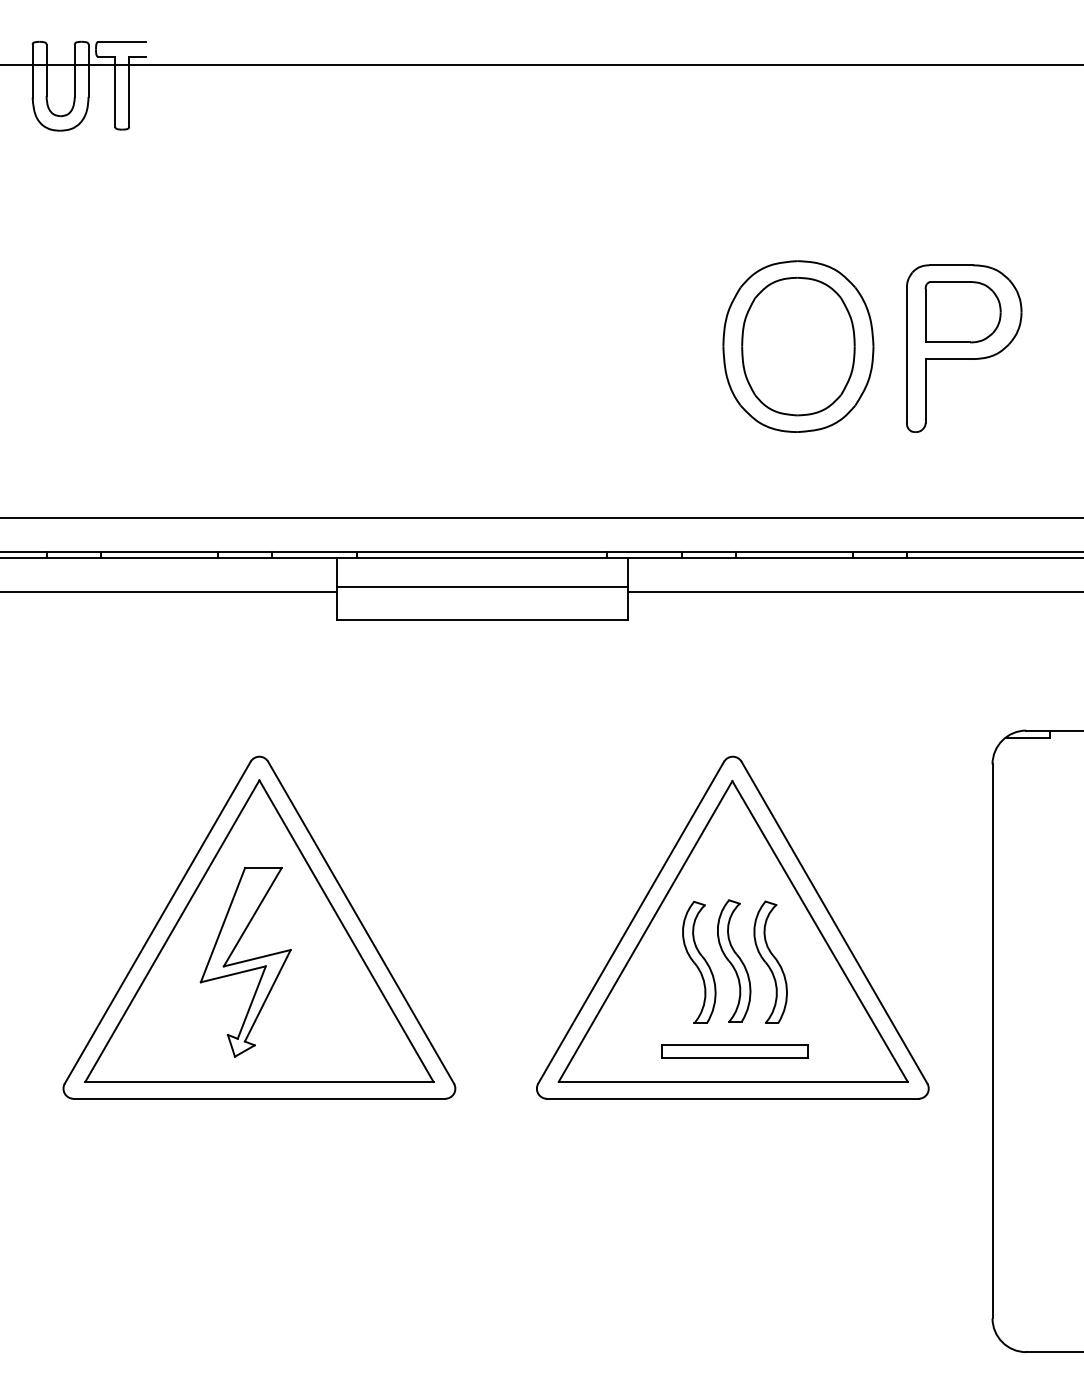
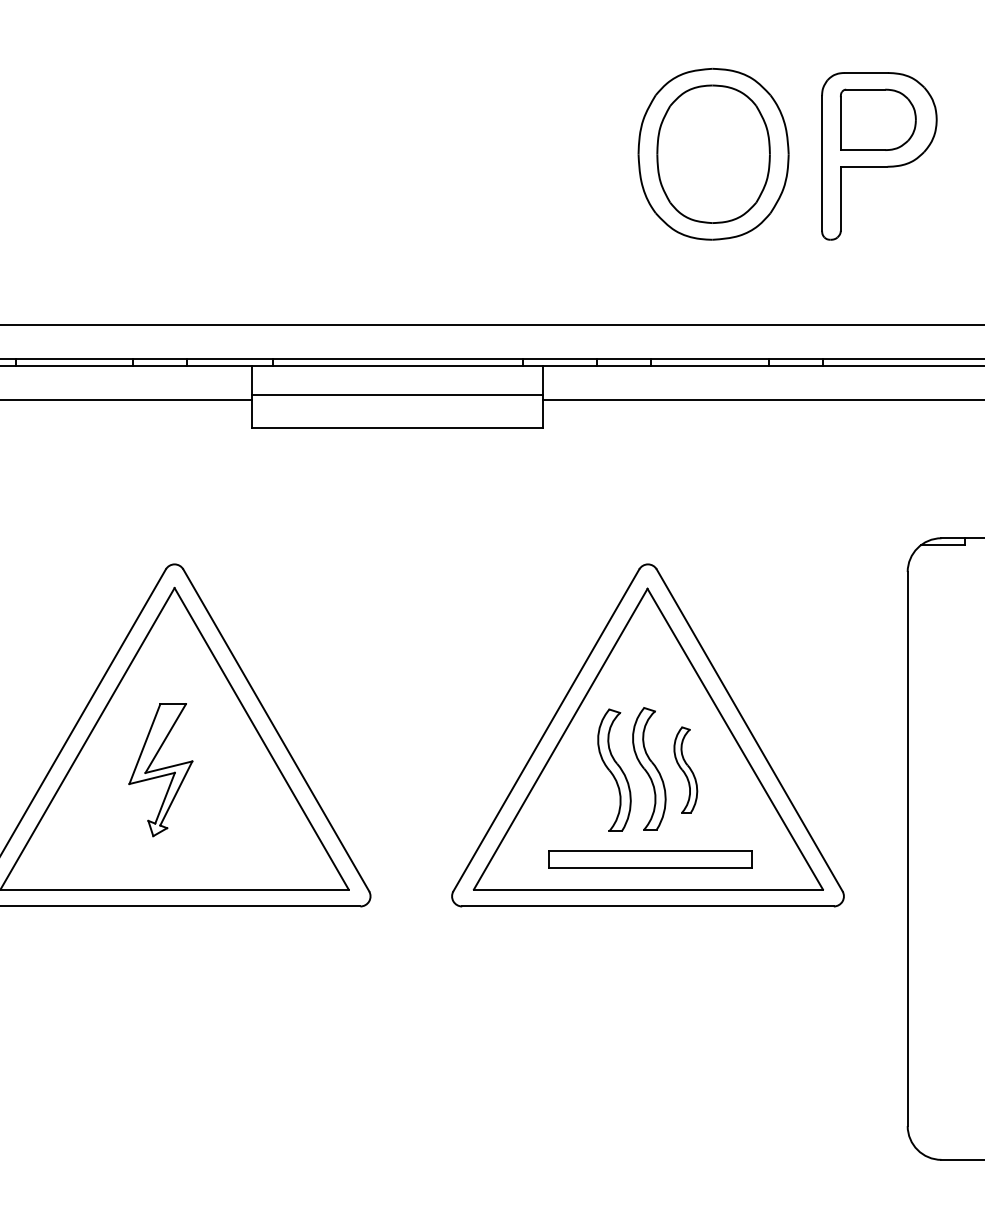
part: (770, 961) -> (685, 769), size x0.7
part: (245, 962) -> (160, 770), size x0.7
part: (734, 1051) -> (649, 859), size x1.4

